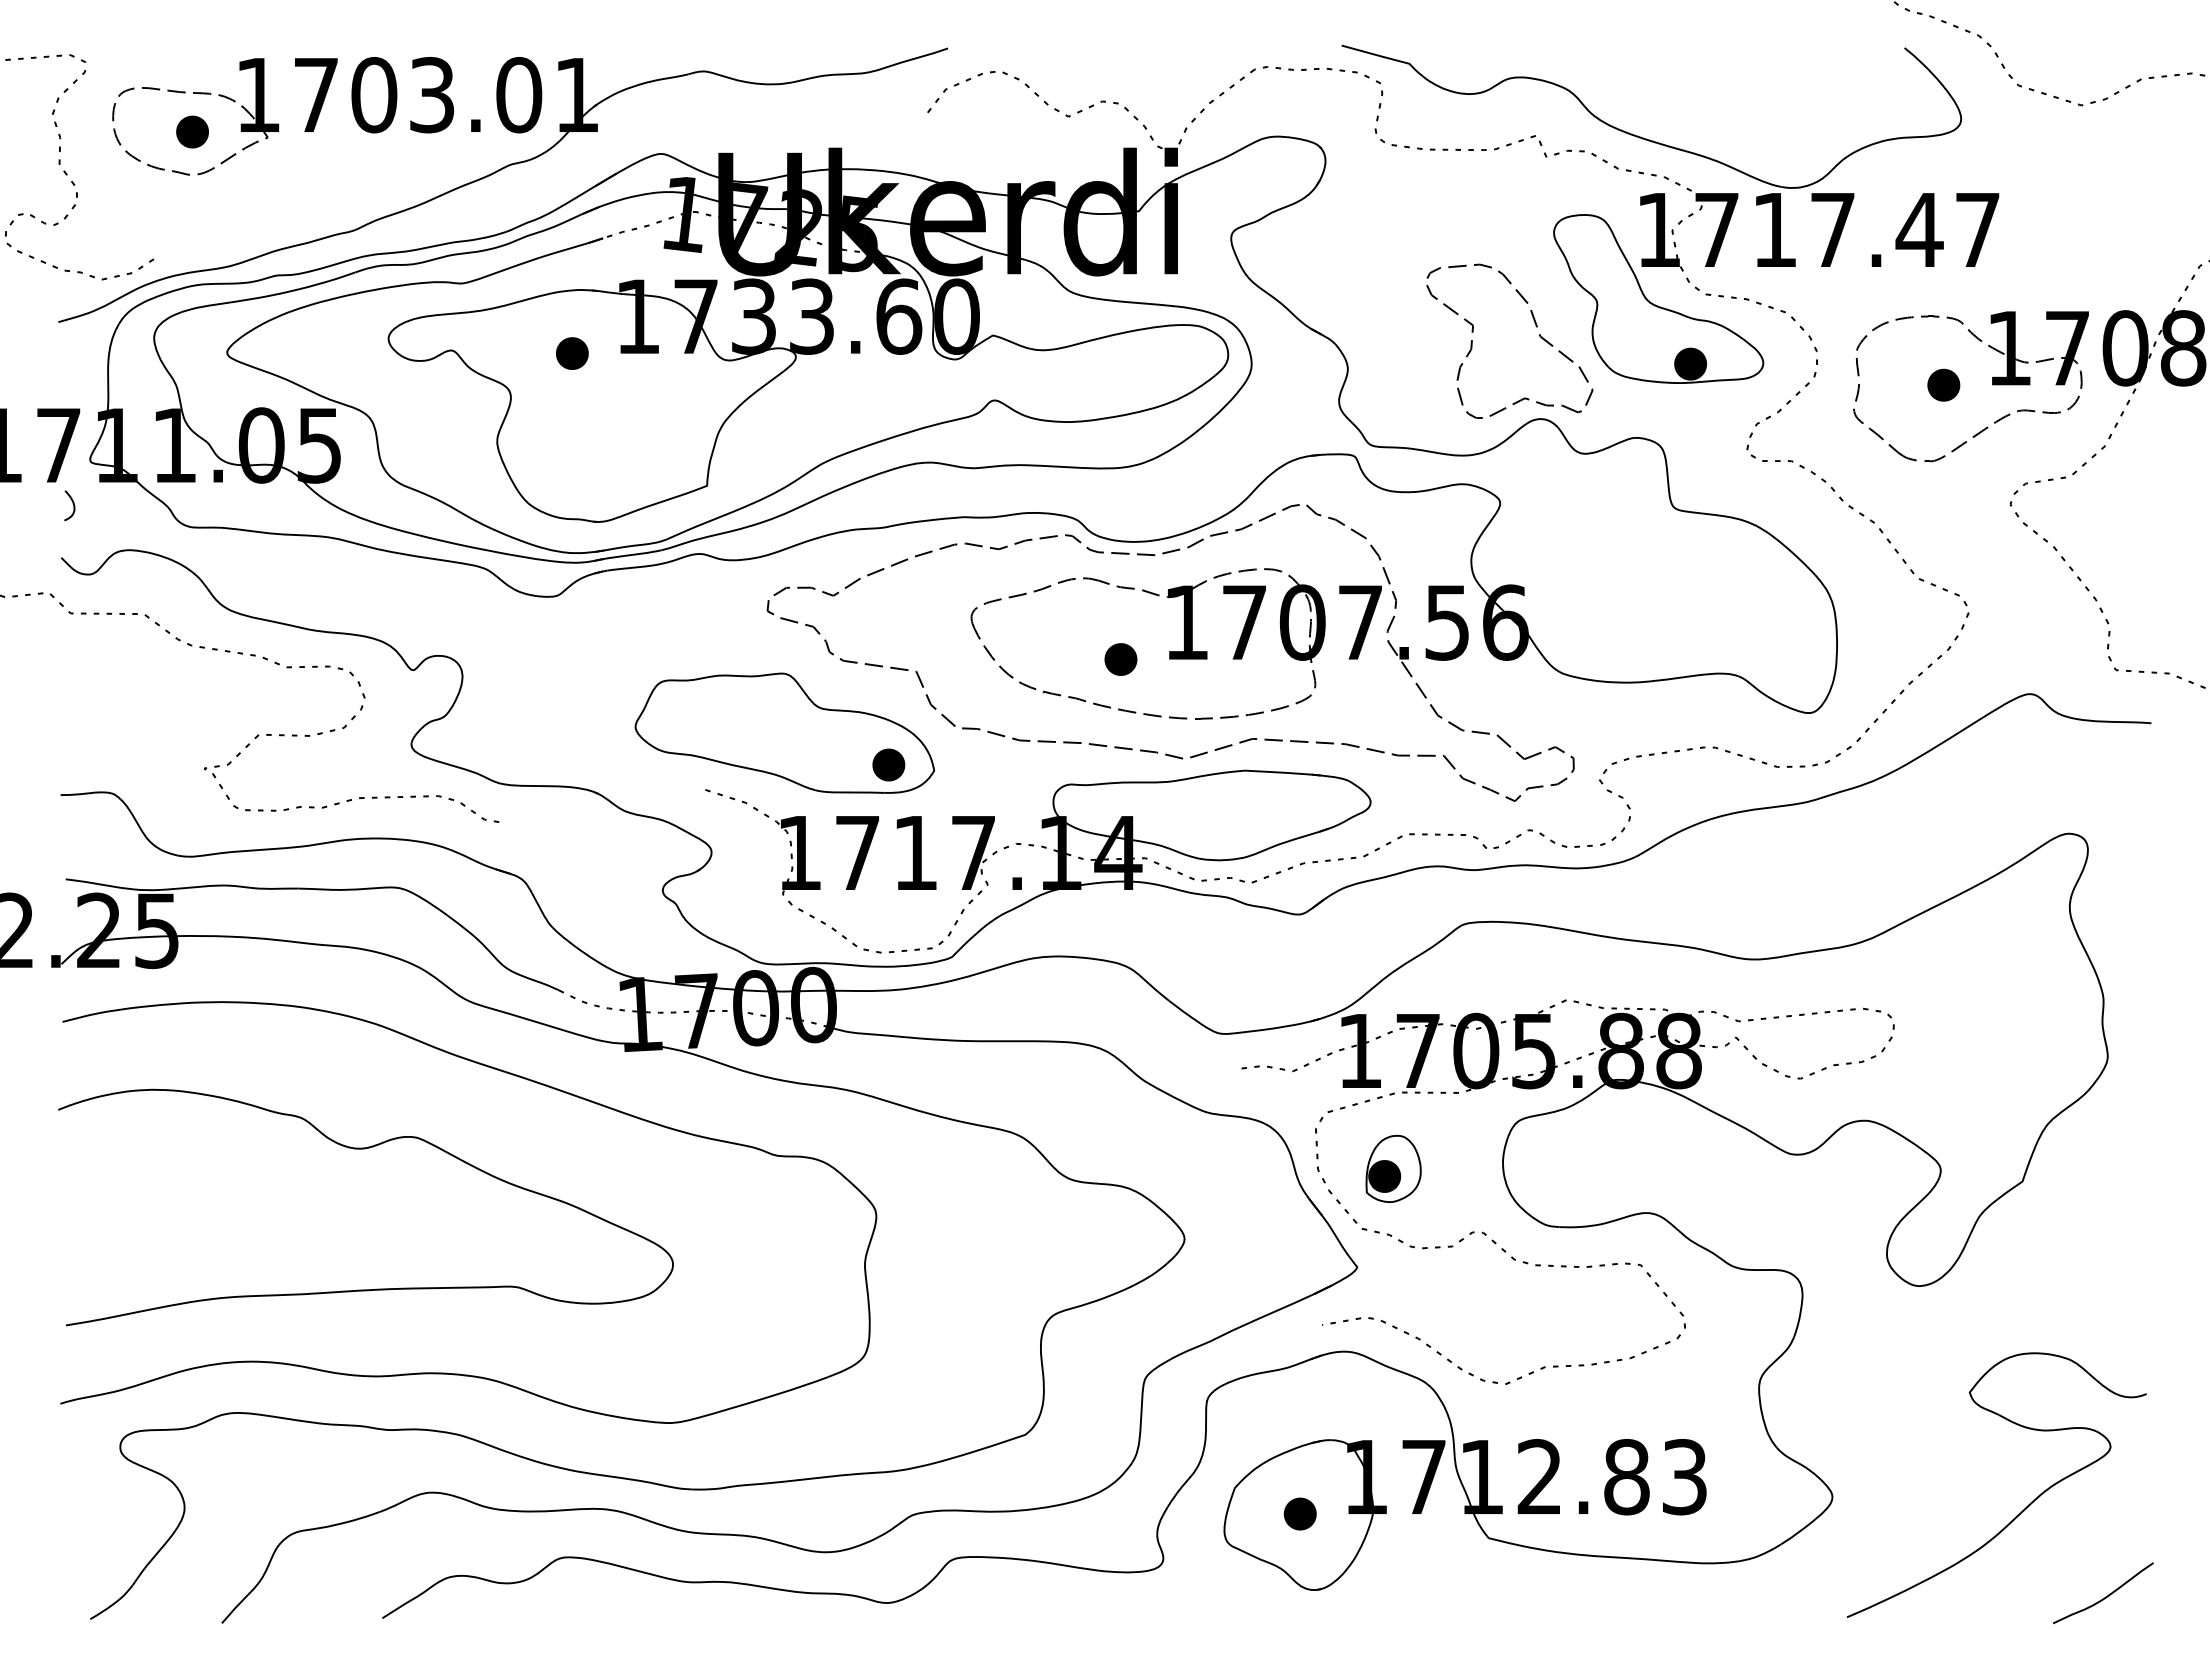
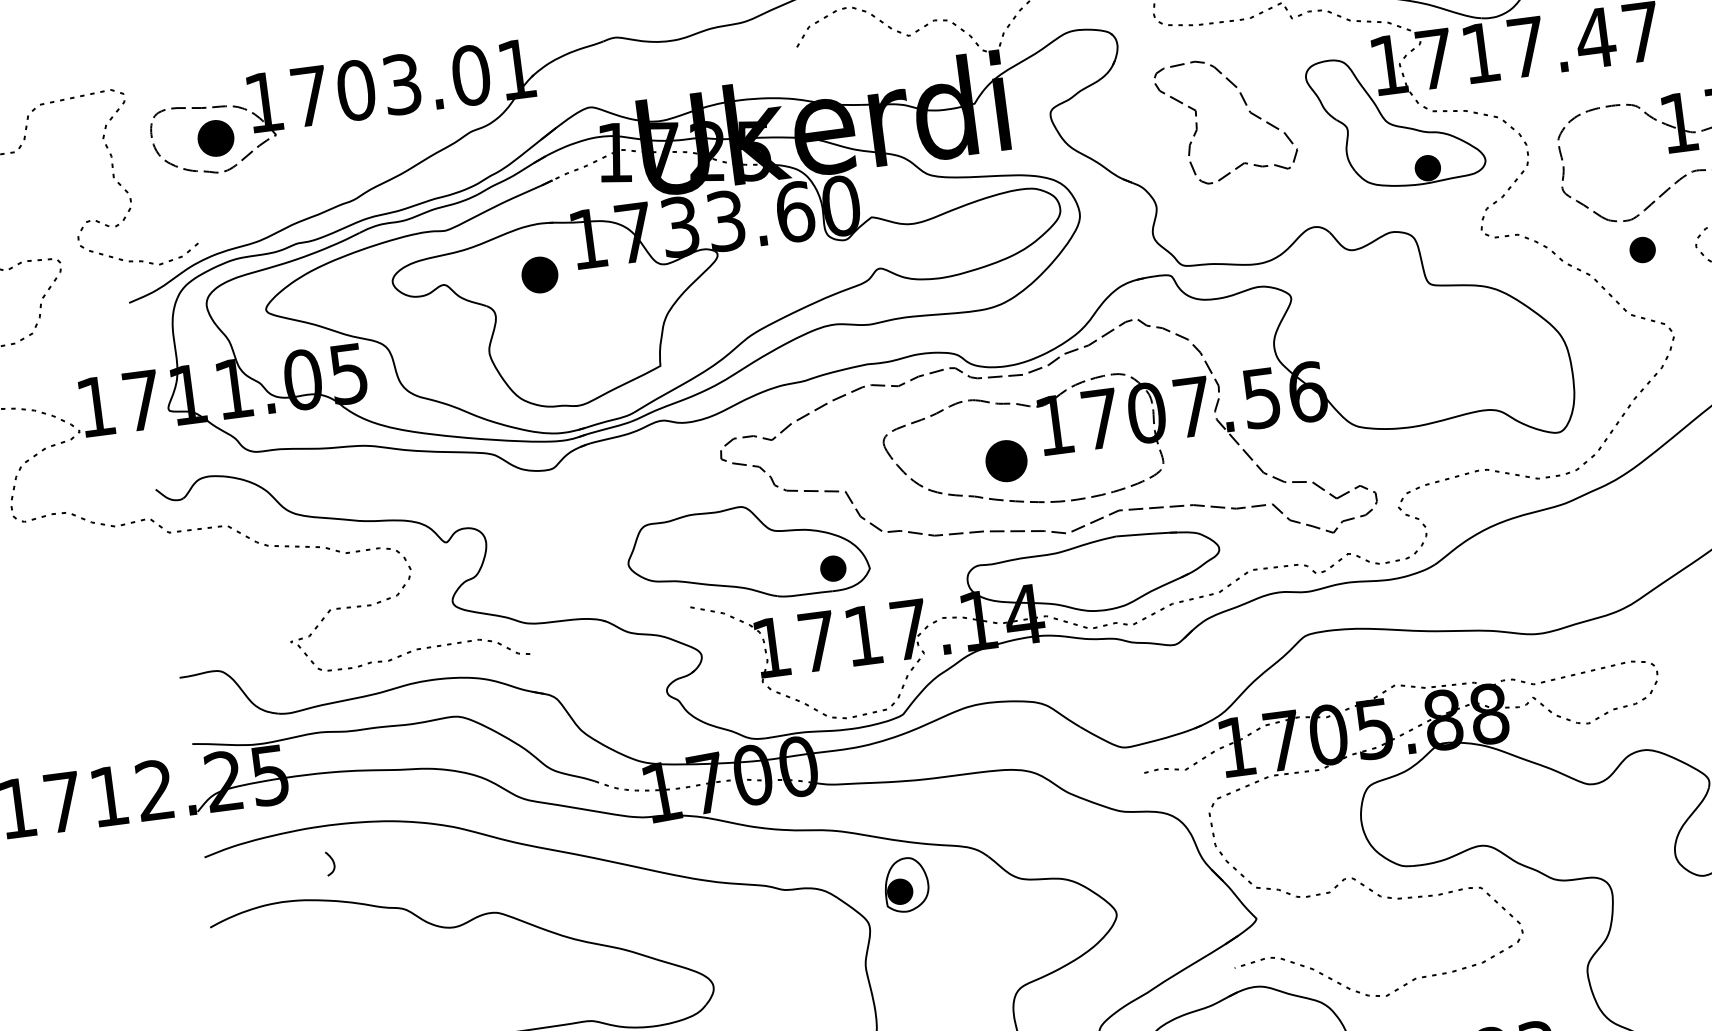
part: (192, 131) -> (215, 137), size x1.4
part: (1535, 326) -> (1245, 105), moved
part: (572, 353) -> (540, 274), size x1.4
part: (1943, 384) -> (1642, 249), moved
curve: (72, 503) -> (332, 861), moved
part: (1120, 659) -> (1006, 461), size x1.6
part: (1393, 1168) -> (906, 884), moved

